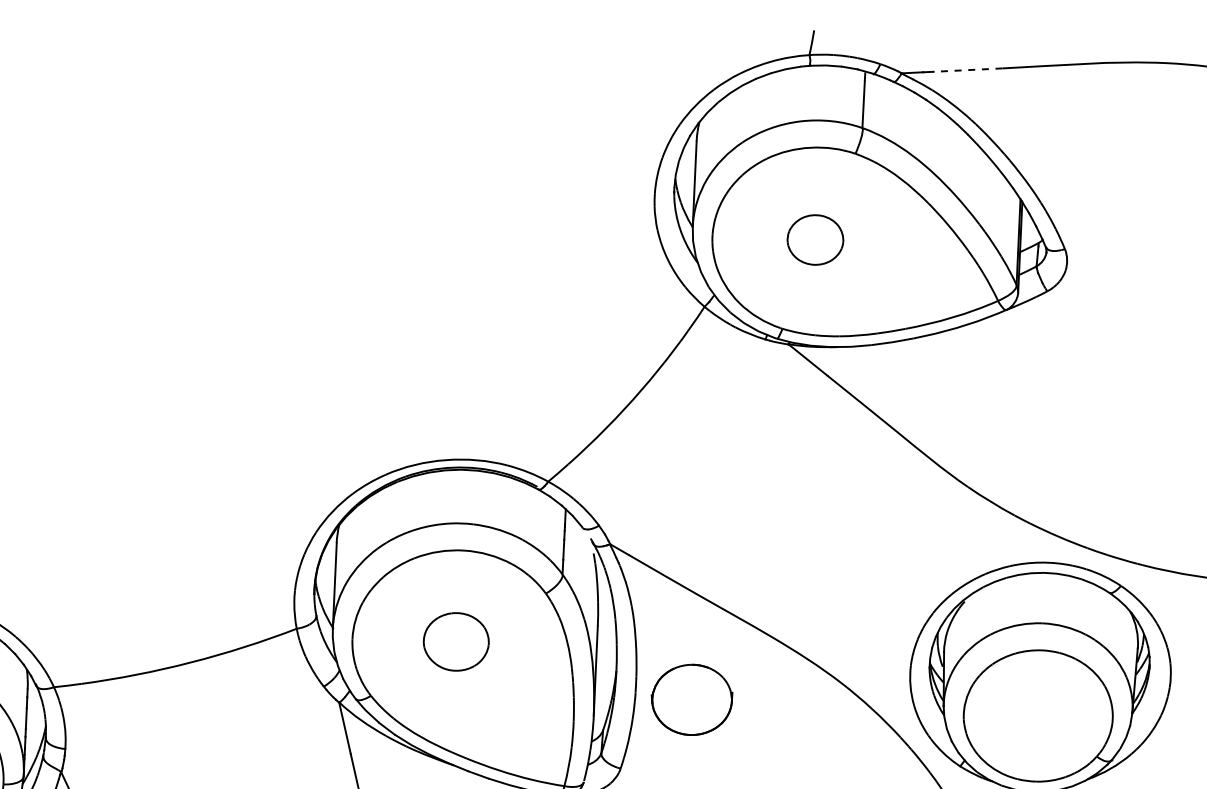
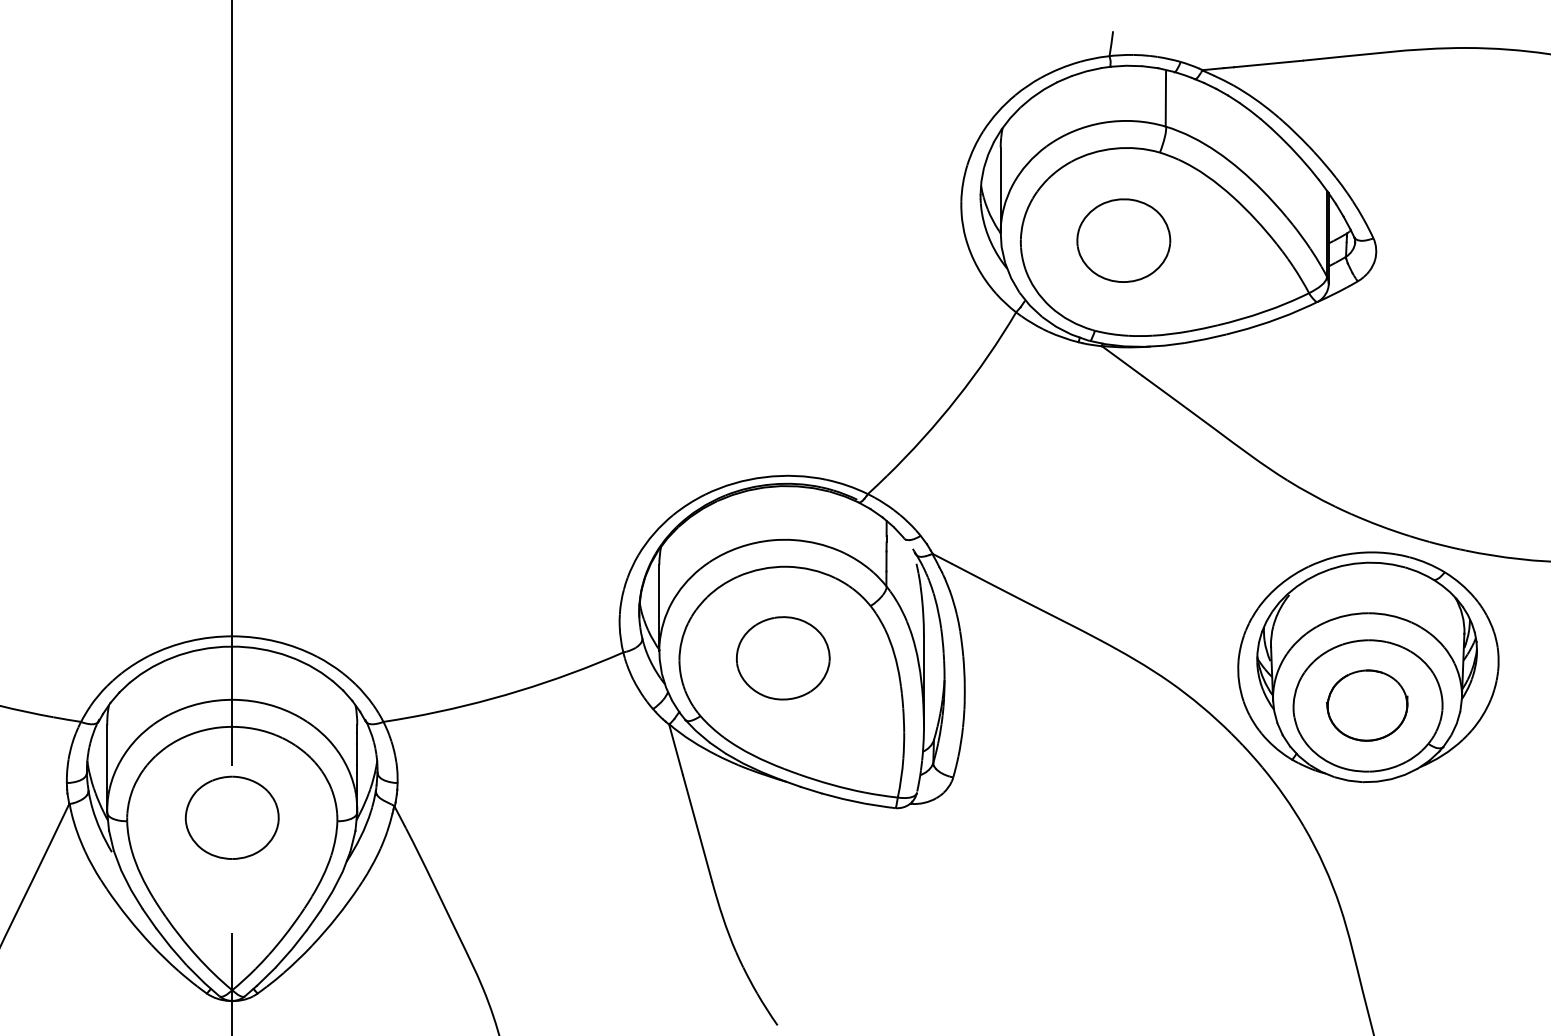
line: (967, 69) -> (1268, 63), dashed -> solid
part: (815, 239) -> (1123, 240), size x1.67
part: (456, 642) -> (783, 658), size x1.43
part: (692, 699) -> (1367, 705), moved

